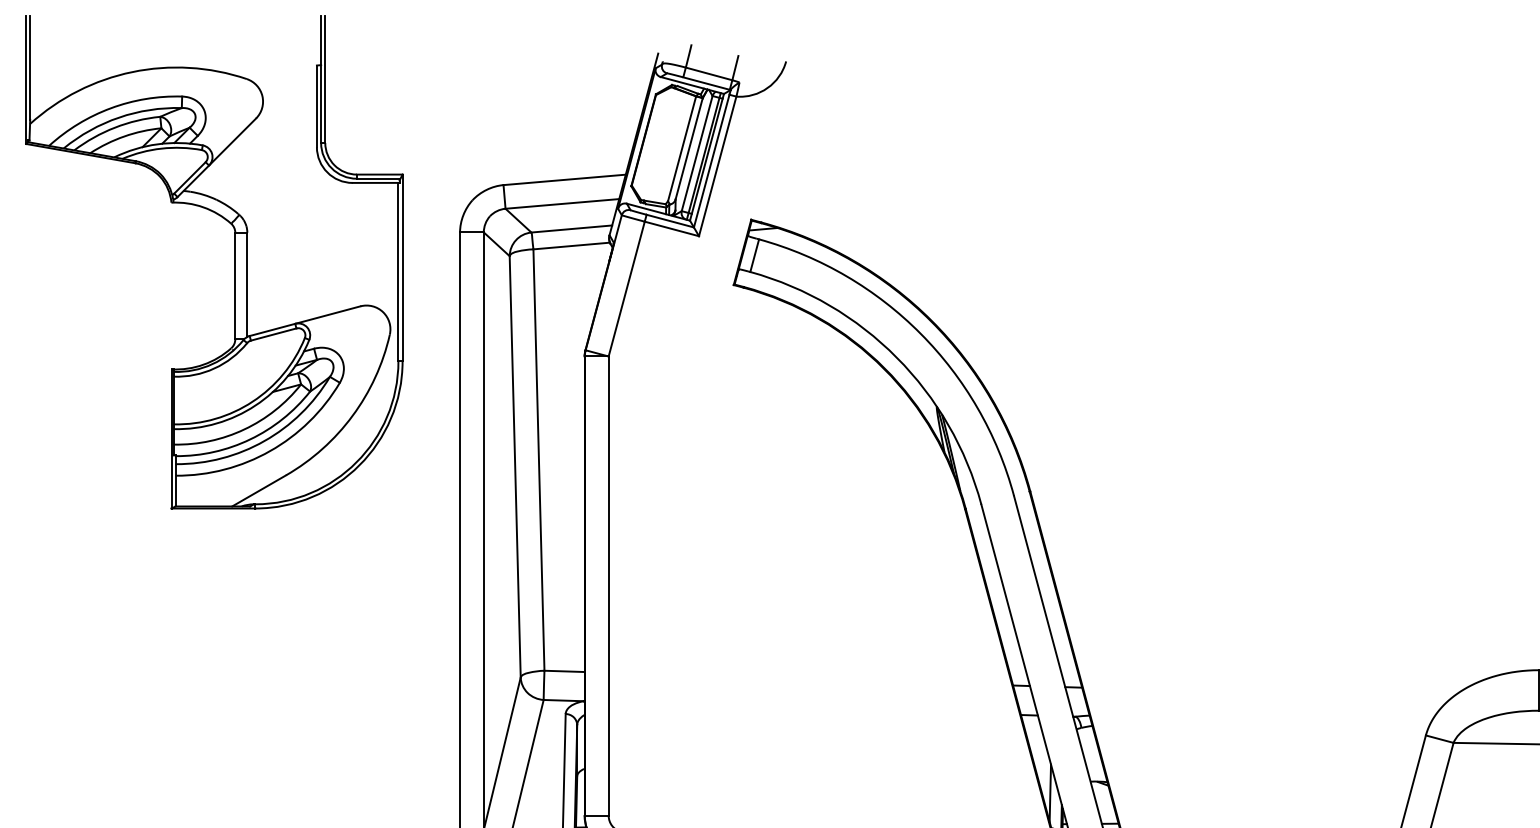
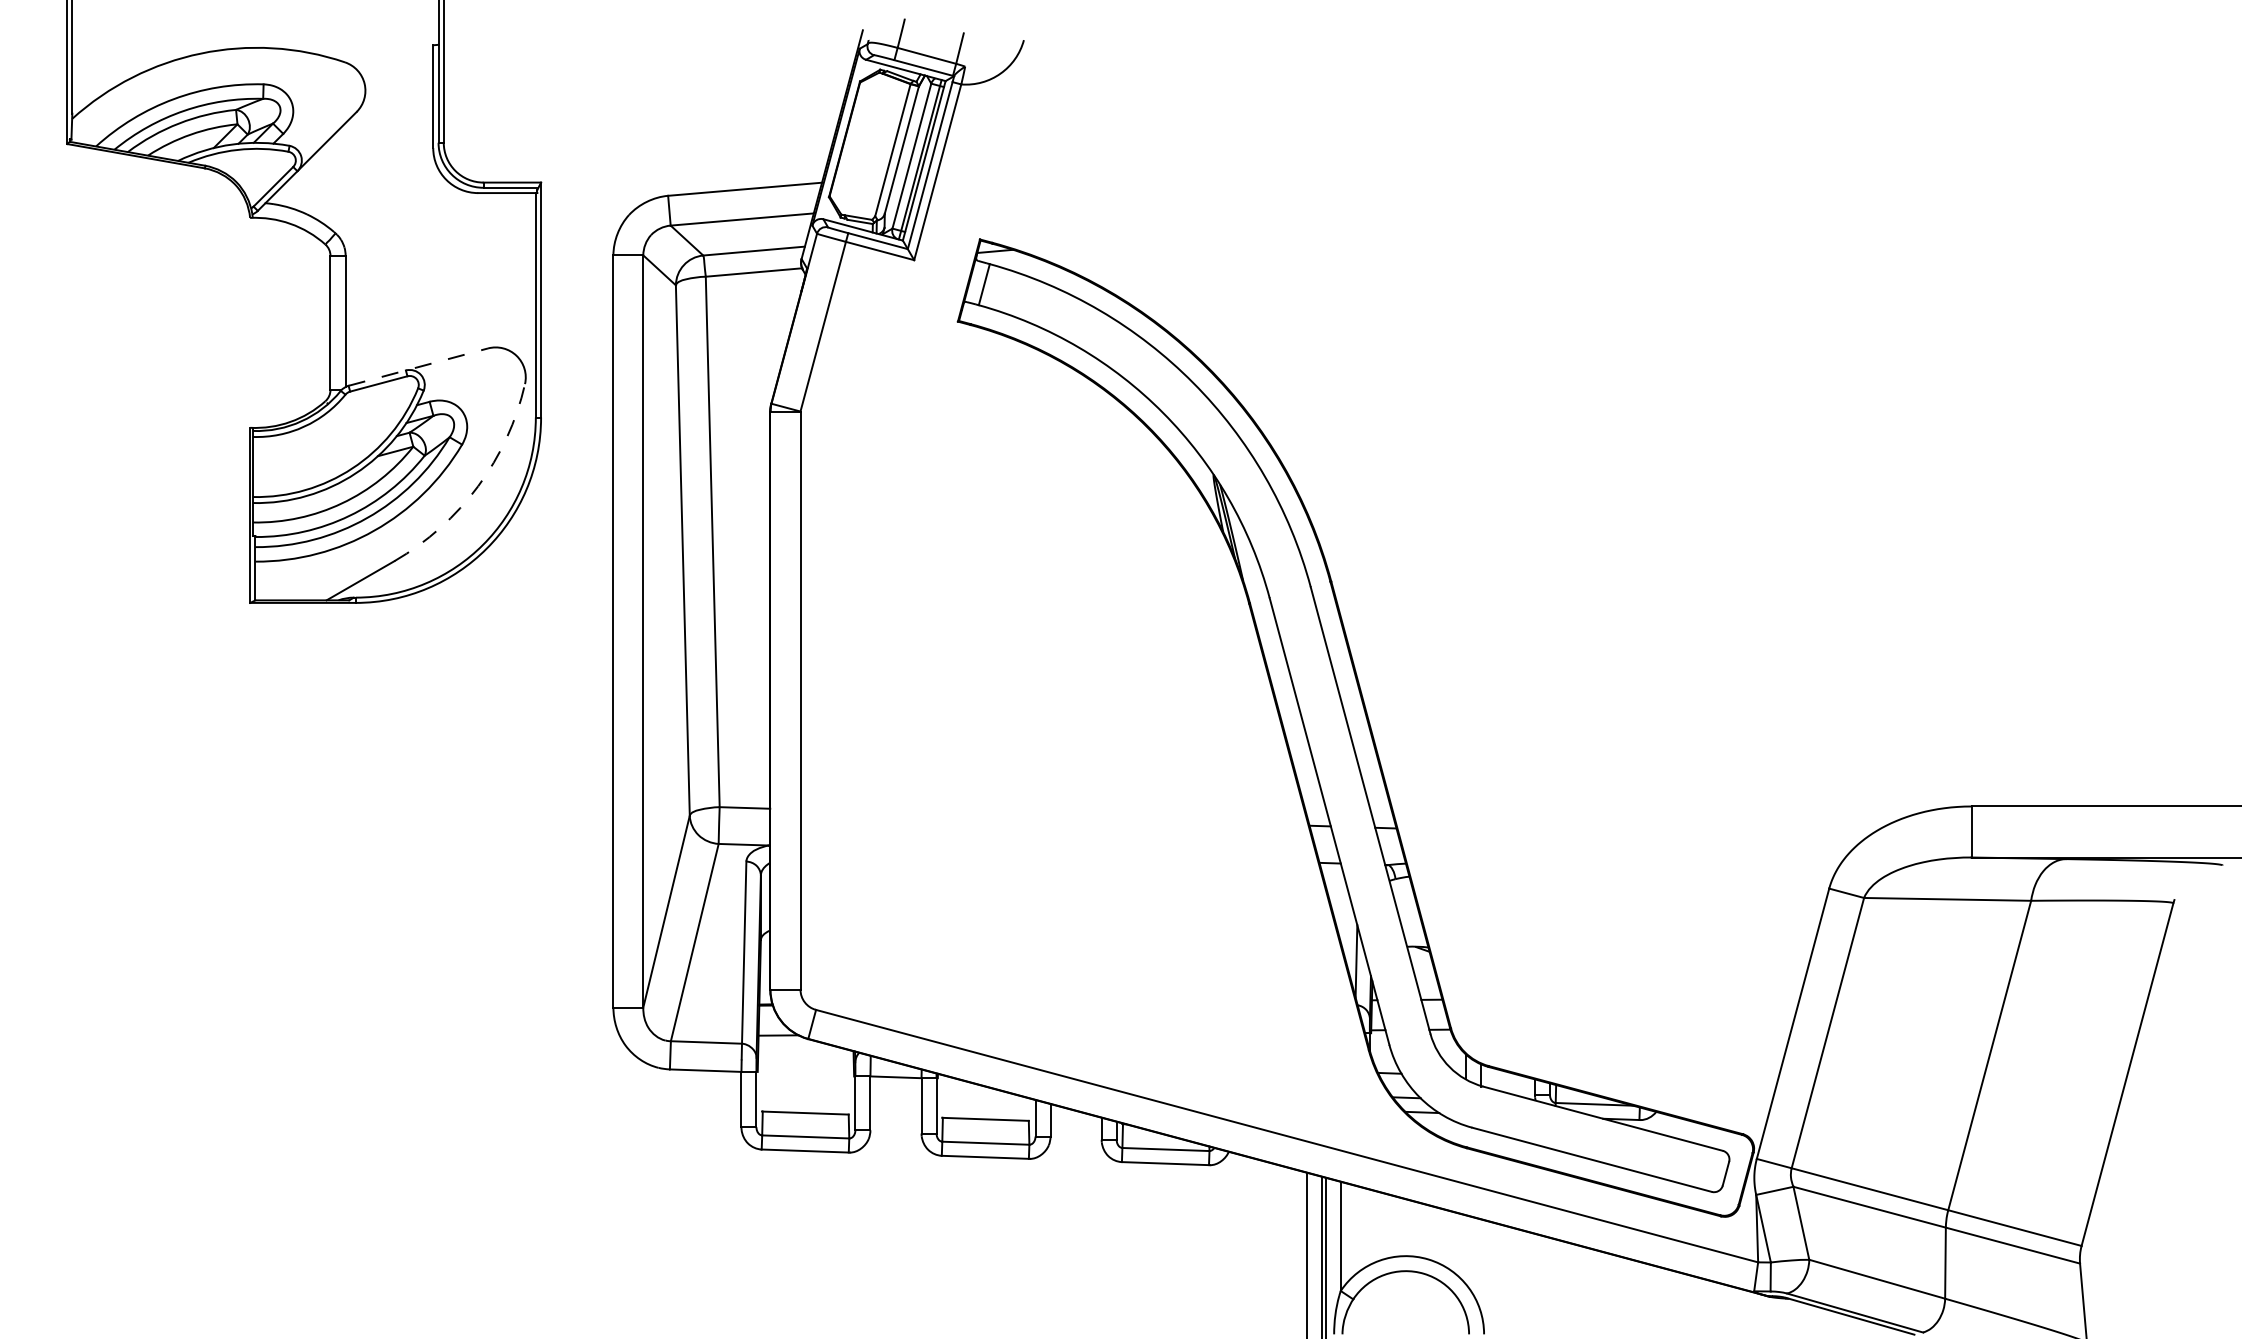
line: (305, 321) -> (418, 367), solid -> dashed
arc: (352, 416) -> (478, 486), solid -> dashed

